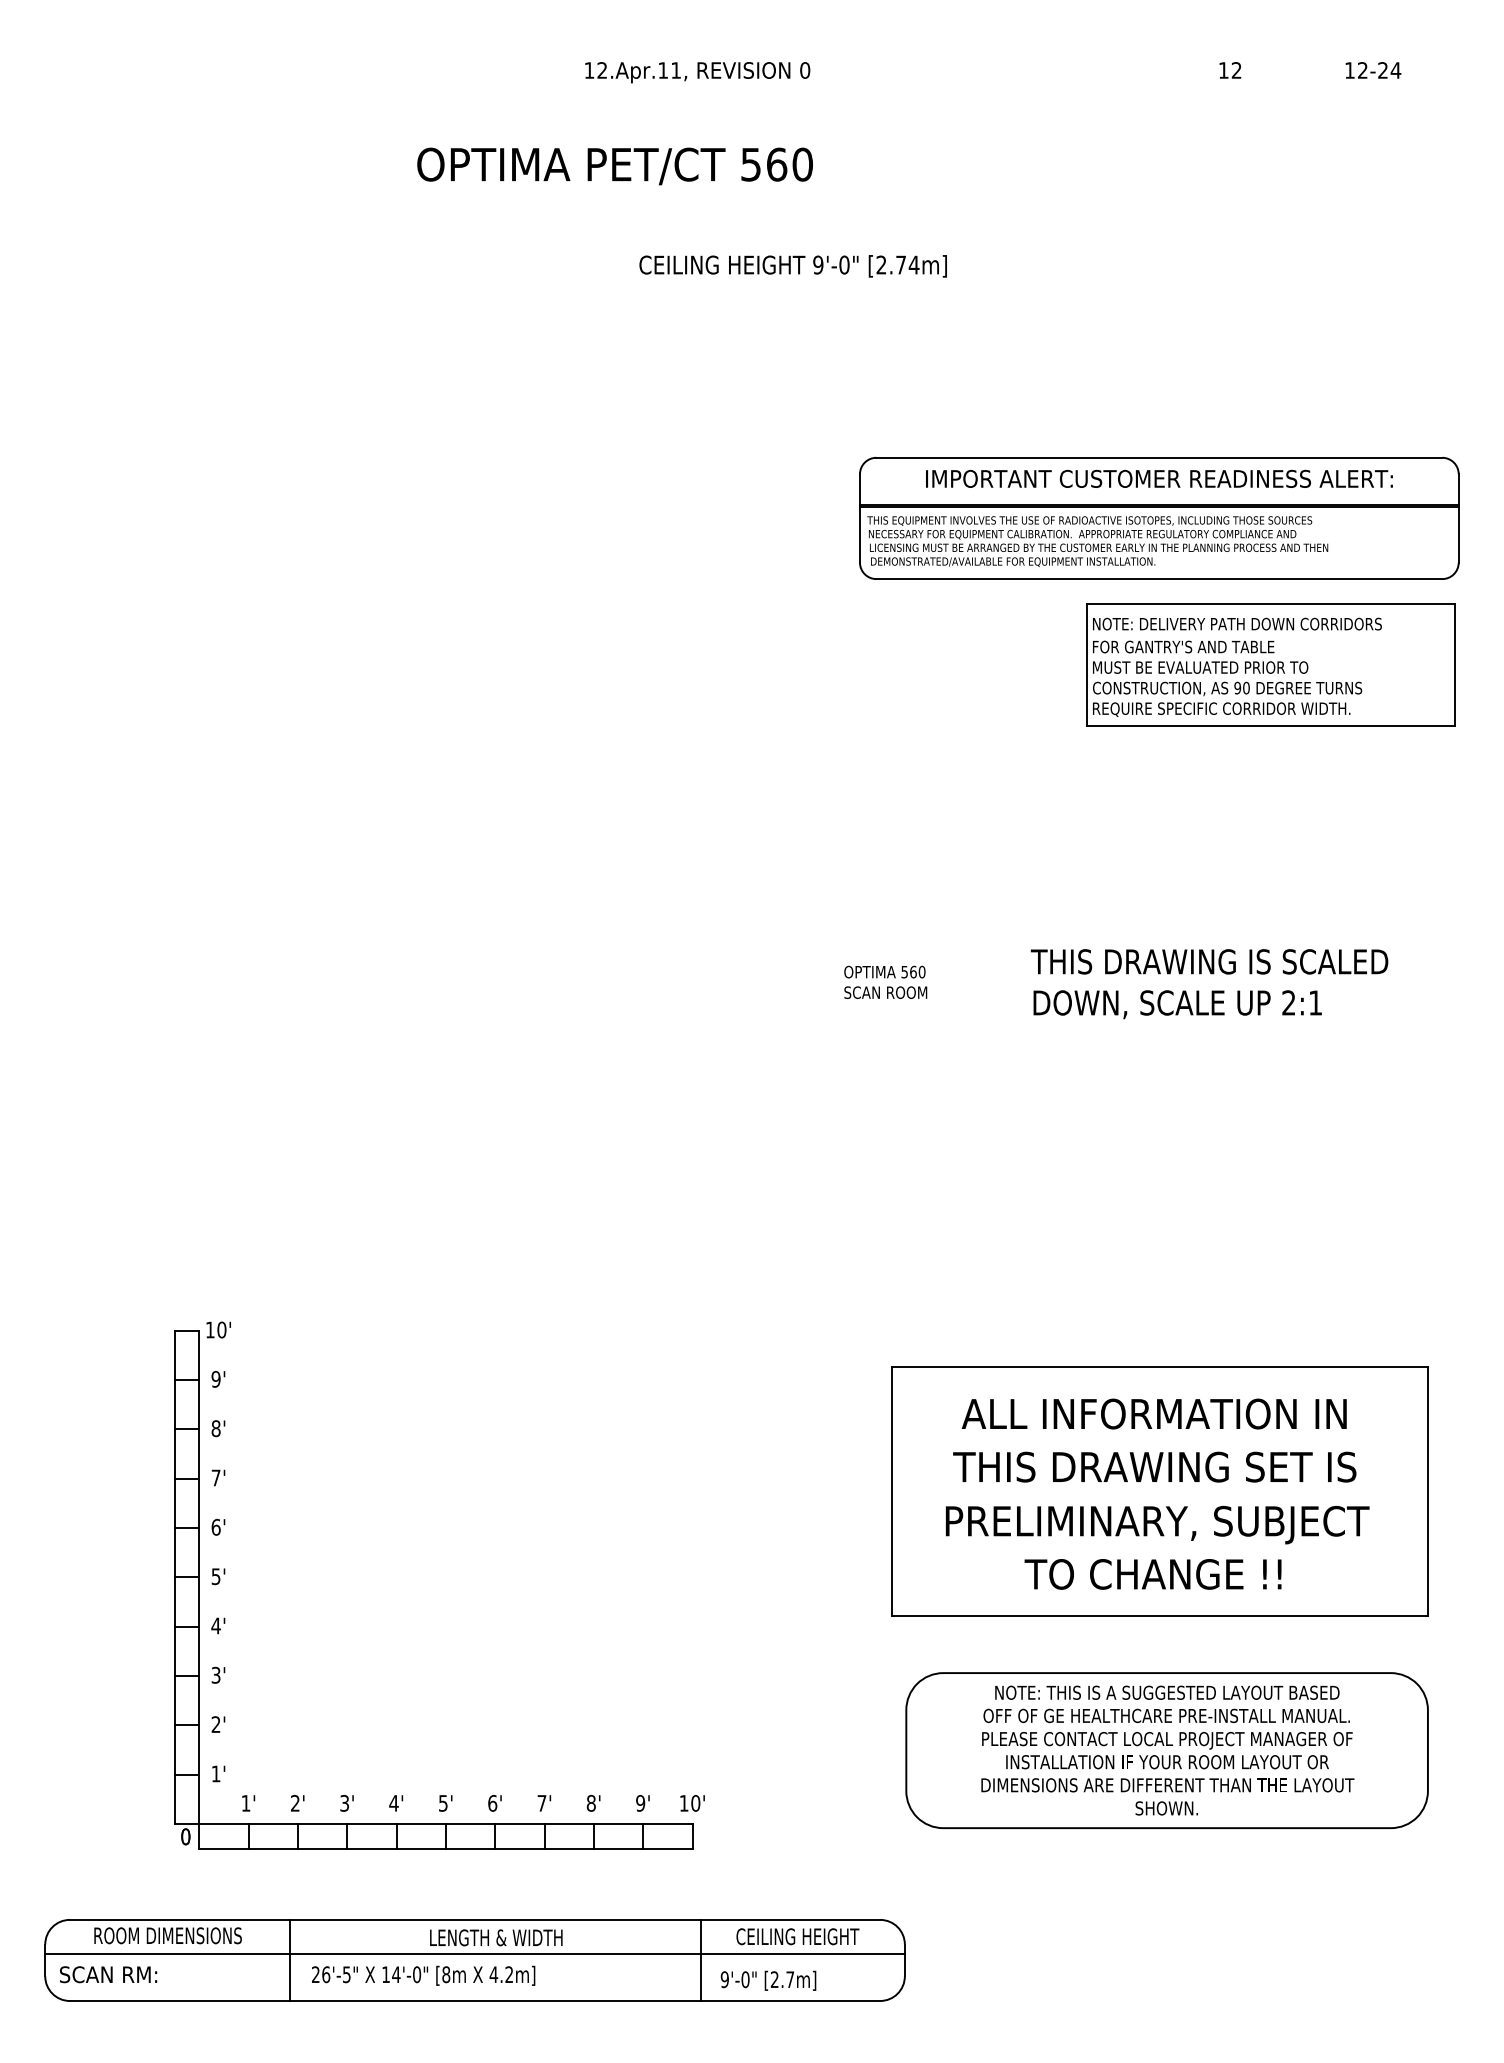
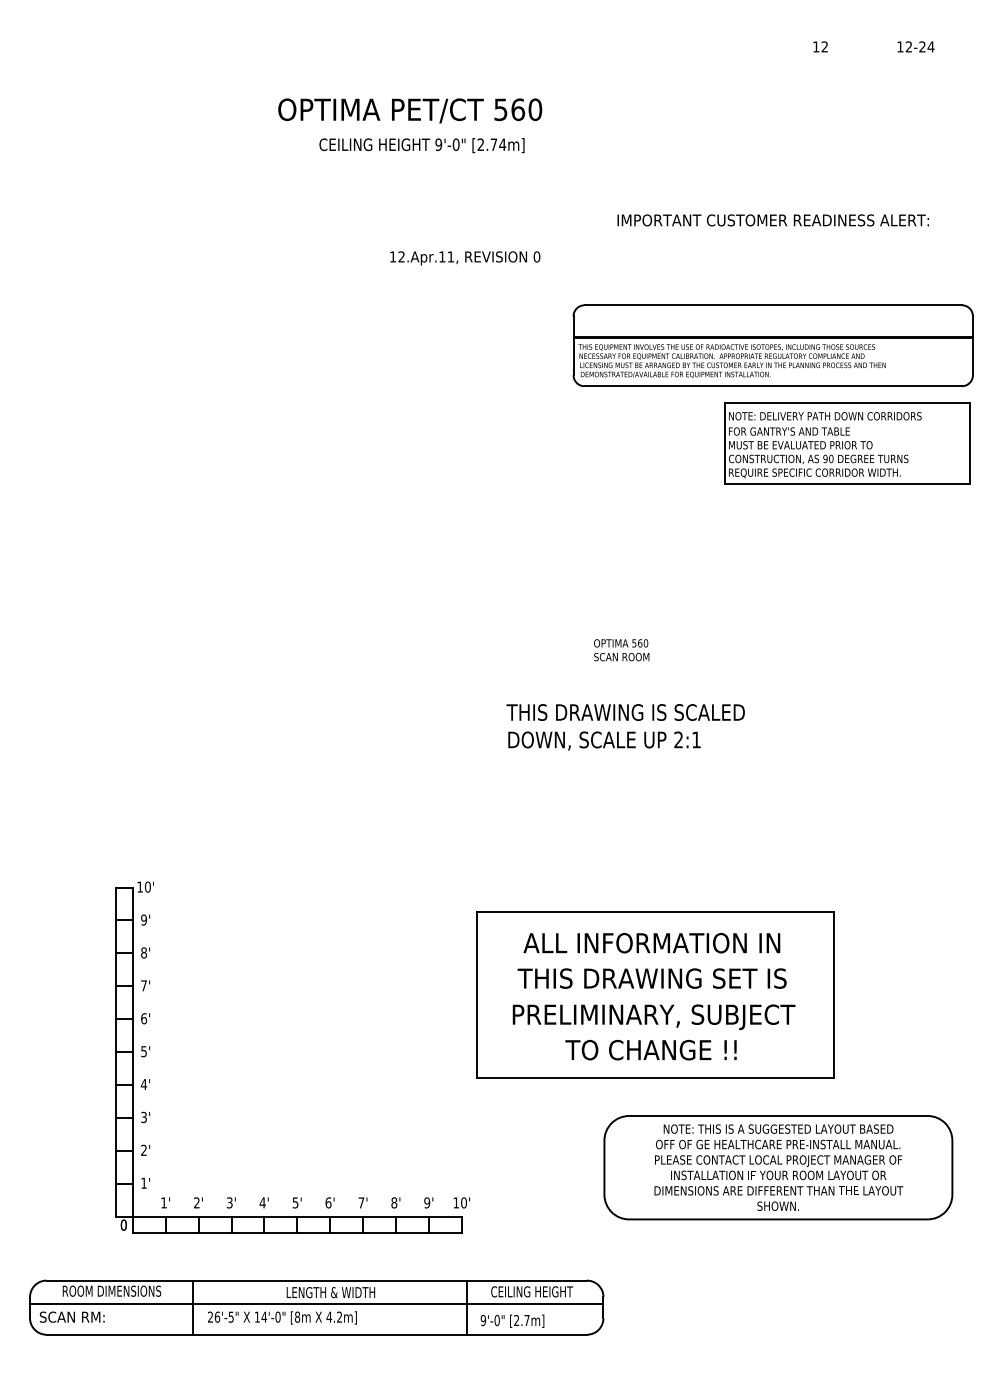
text: (698, 72) -> (465, 258), moved
text: (792, 266) -> (421, 145), moved
text: (1158, 479) -> (772, 220), moved
text: (885, 982) -> (621, 650), moved
text: (1209, 984) -> (625, 727), moved
part: (1159, 1490) -> (655, 994), moved

